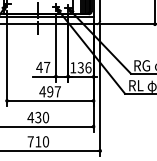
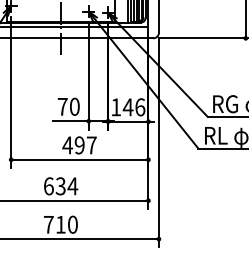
text: (43, 67) -> (68, 106), 47 -> 70
text: (80, 67) -> (127, 106), 136 -> 146
text: (38, 117) -> (61, 186), 430 -> 634

